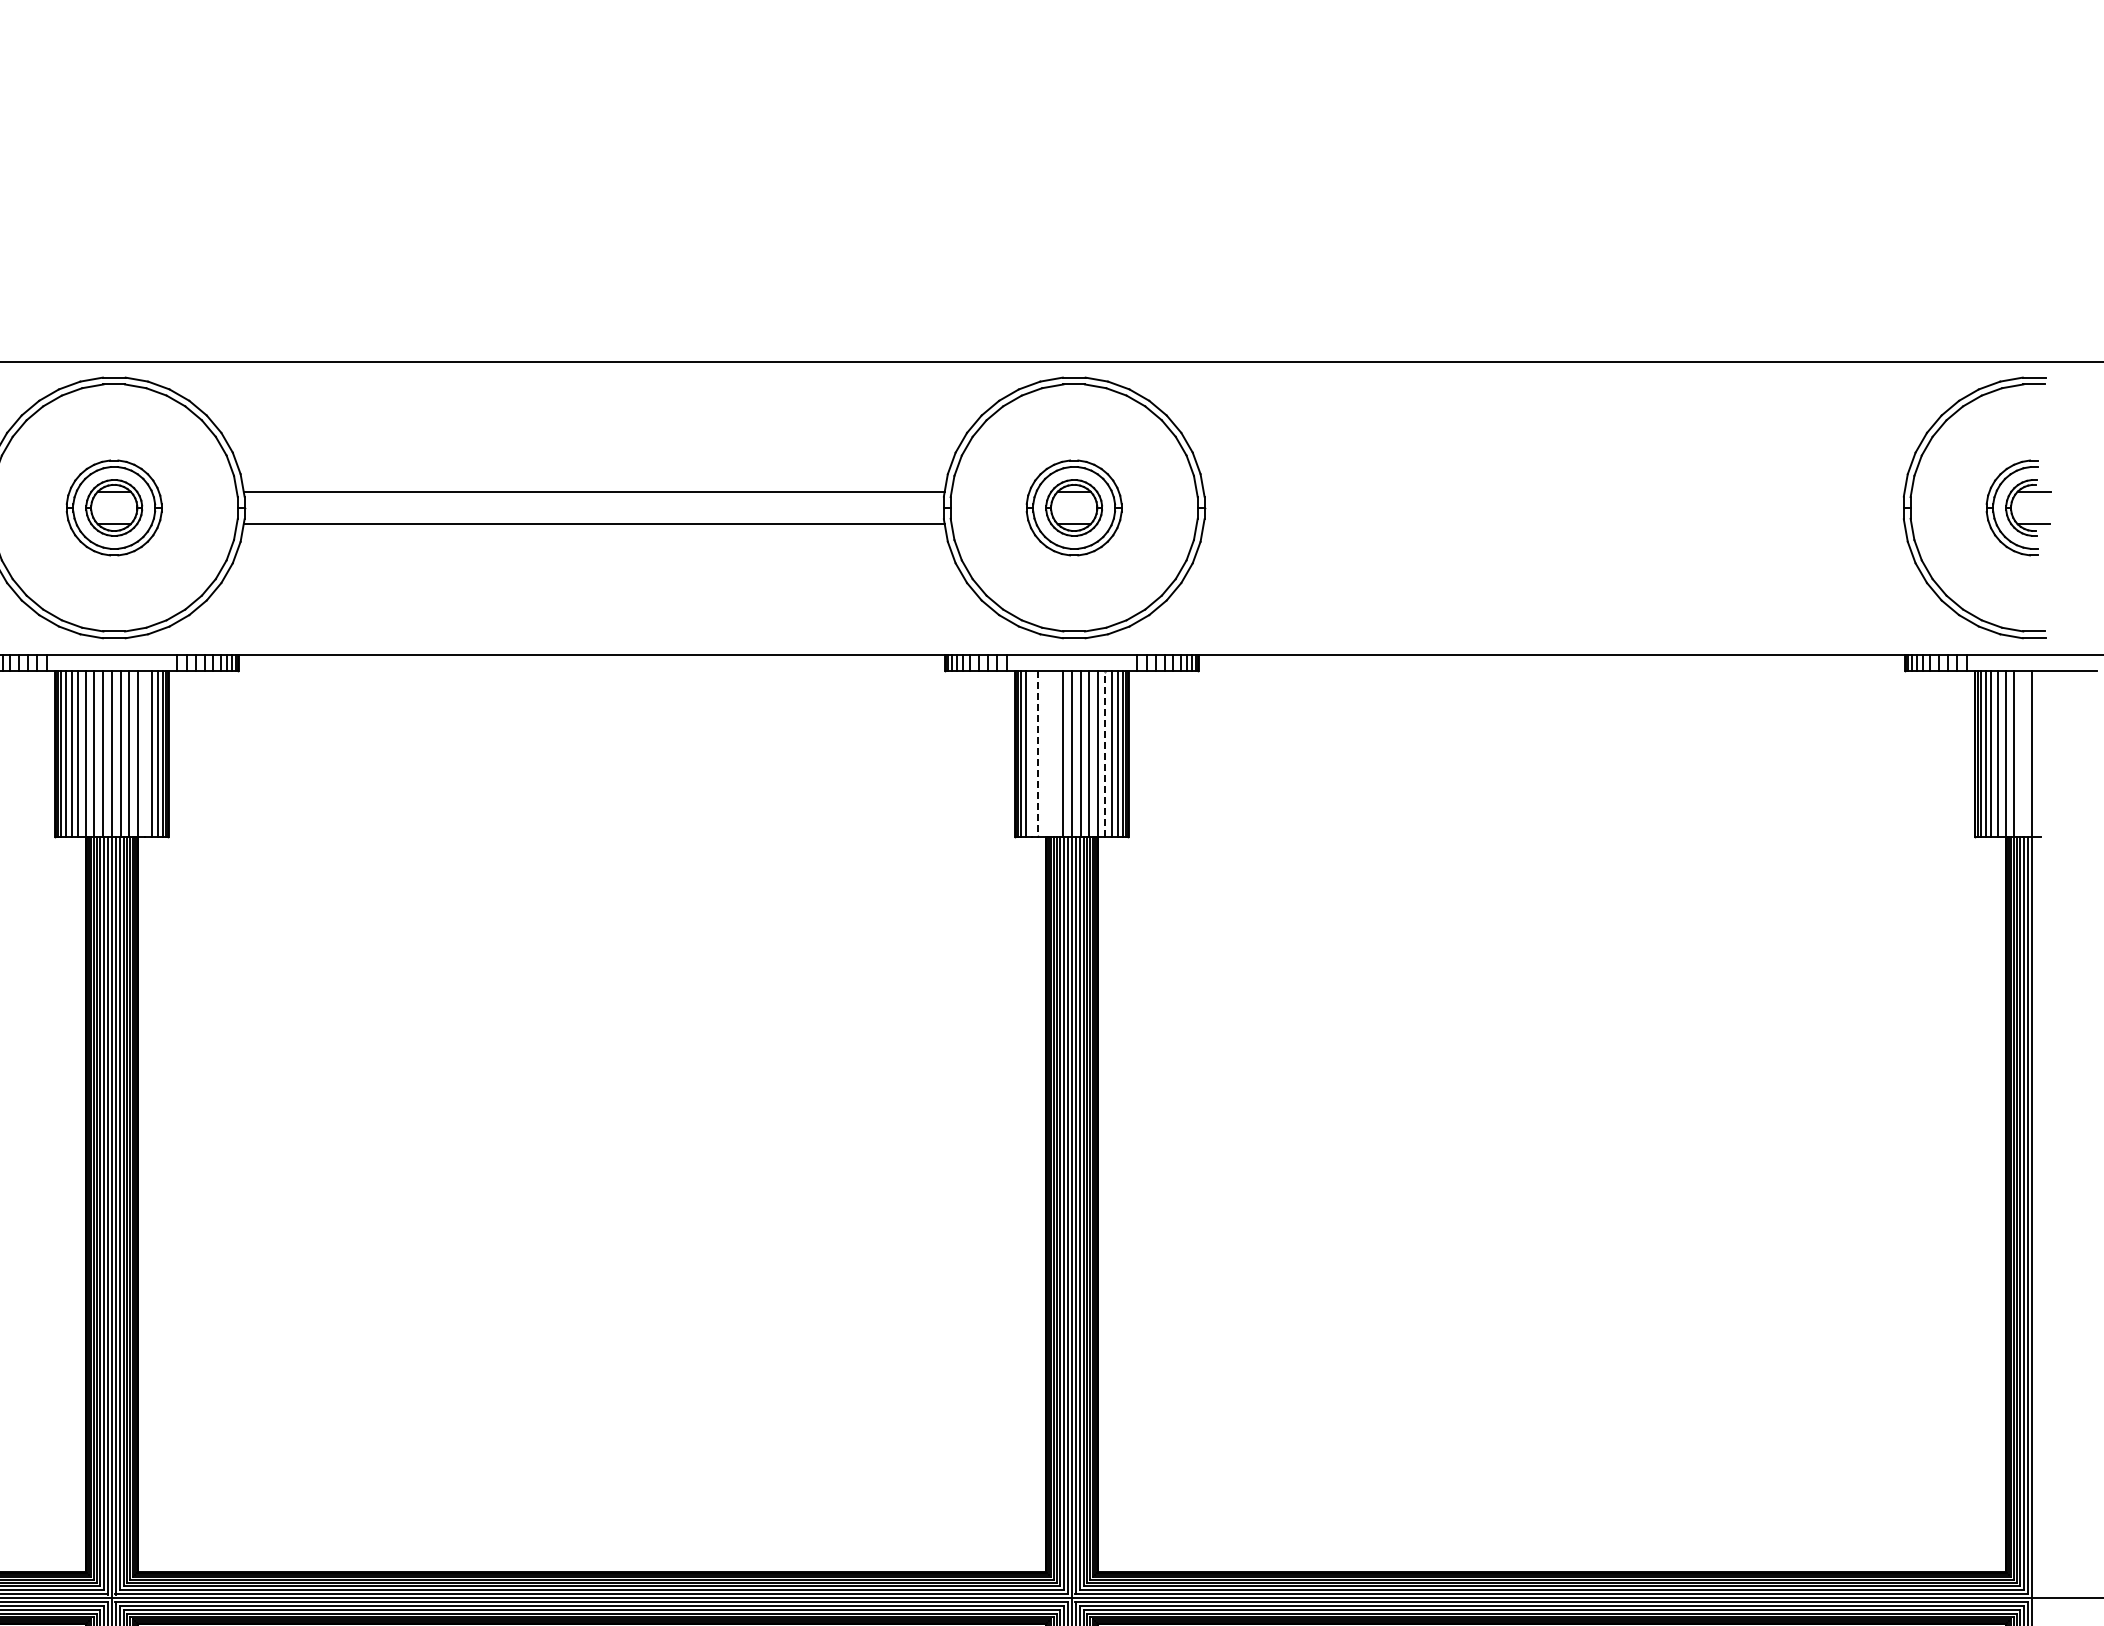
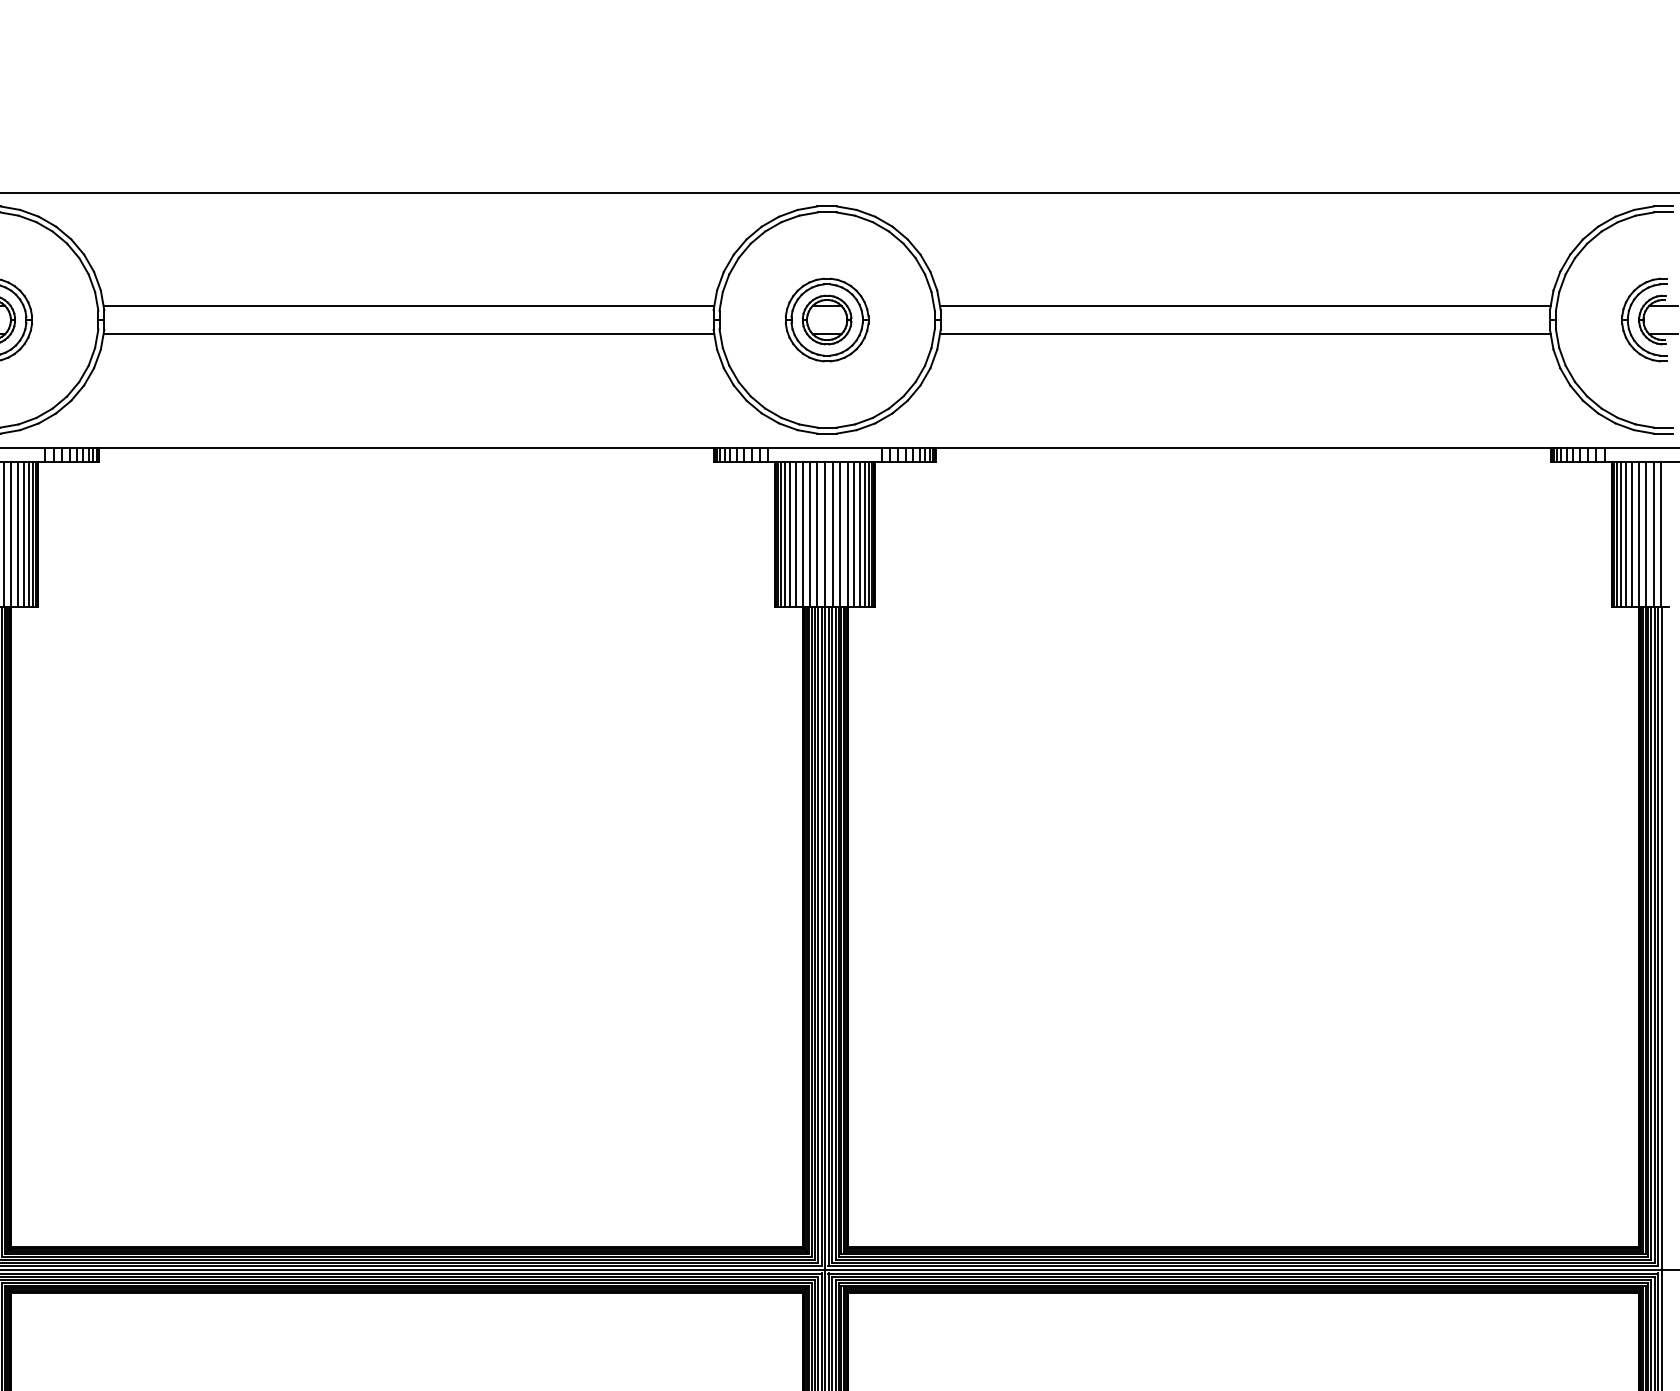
line: (1553, 491) -> (1244, 305), added
line: (1553, 524) -> (1244, 334), added
line: (145, 753) -> (17, 533), added
line: (1031, 753) -> (789, 533), added
line: (1038, 753) -> (796, 533), dashed -> solid
line: (1045, 753) -> (802, 533), added
line: (1054, 753) -> (809, 533), added
line: (1105, 753) -> (854, 533), dashed -> solid
line: (2022, 753) -> (1653, 533), added

